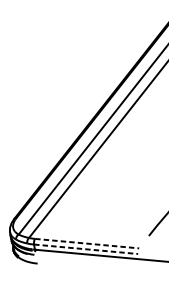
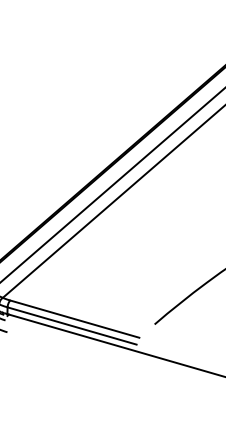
line: (87, 243) -> (75, 319), dashed -> solid
line: (86, 249) -> (72, 326), dashed -> solid

